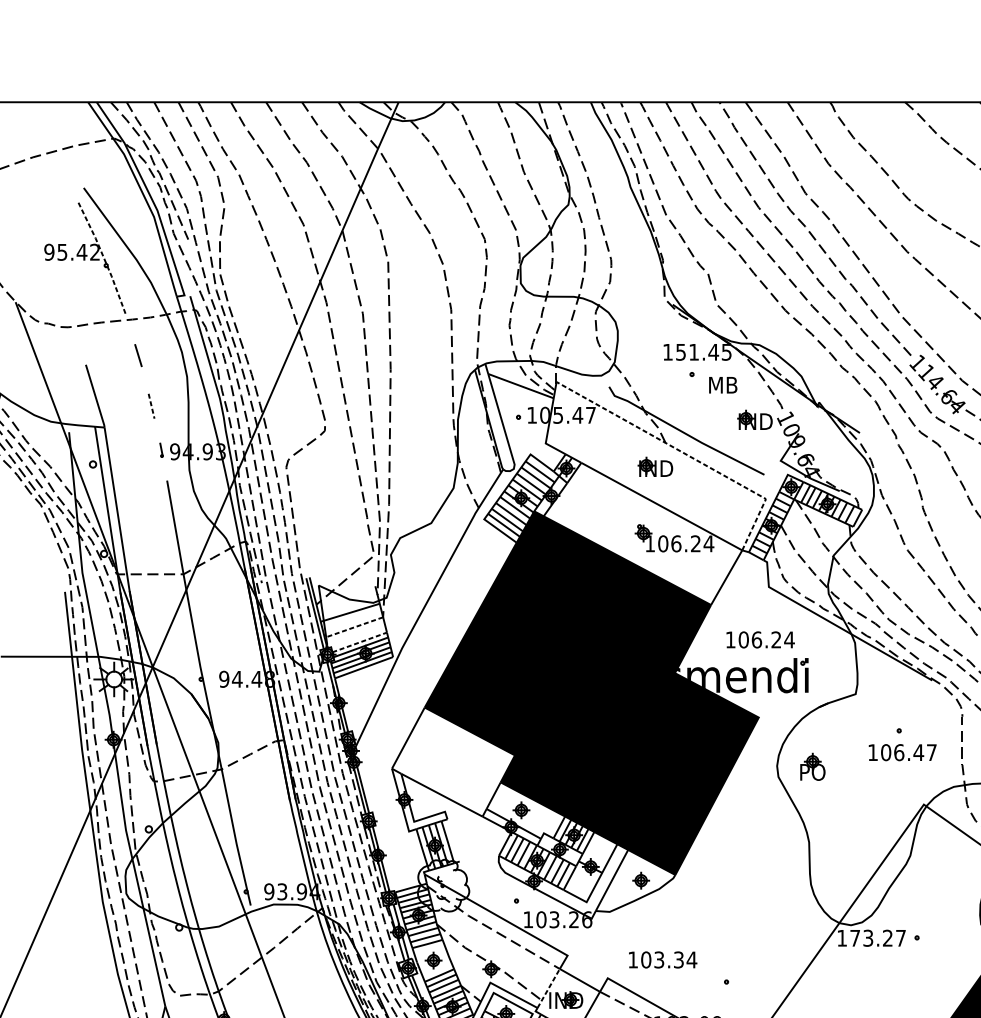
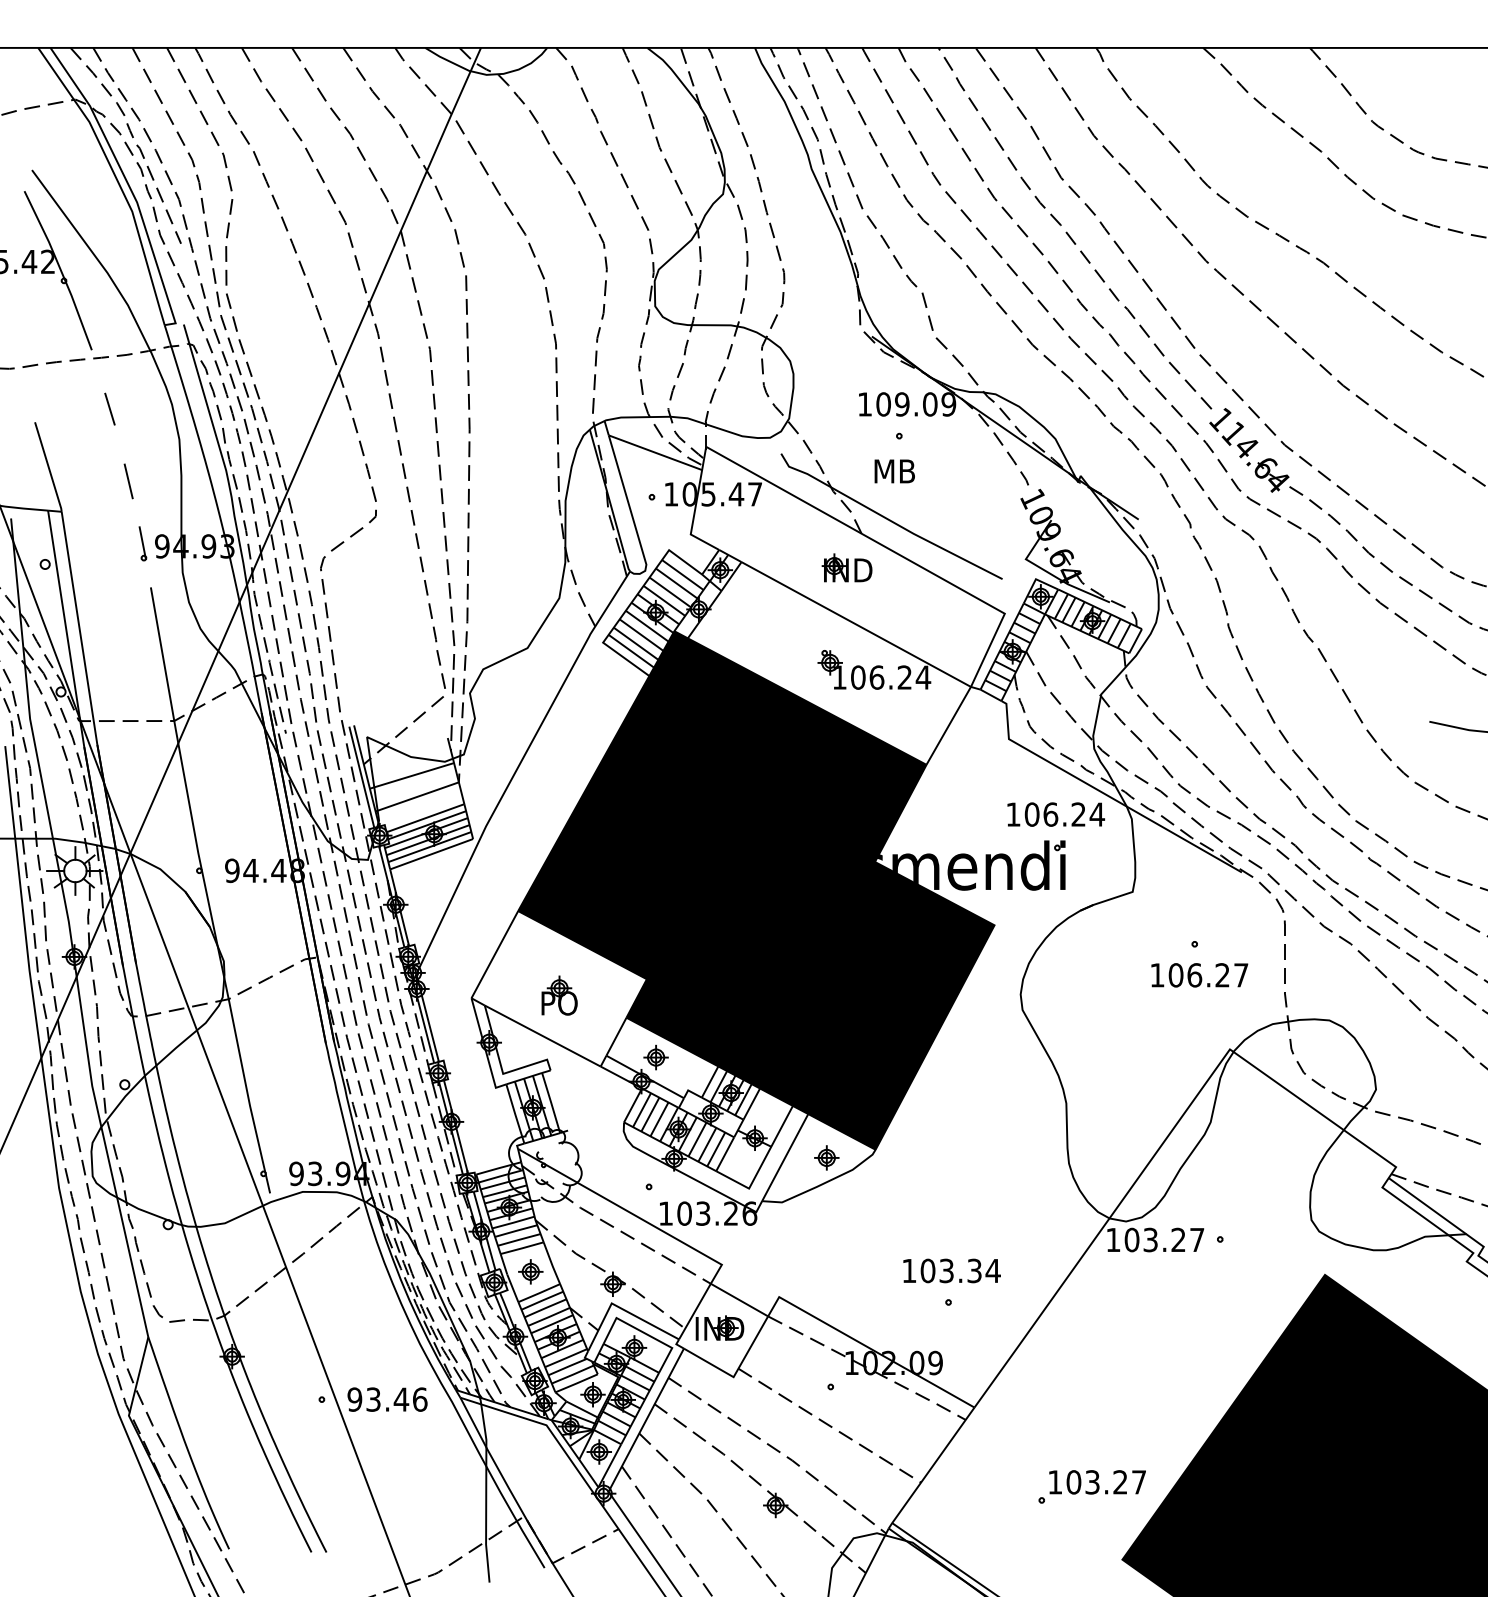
line: (103, 258) -> (60, 270), dashed -> solid
text: (704, 352) -> (916, 404), 151.45 -> 109.09
text: (723, 385) -> (894, 471), moved
line: (151, 406) -> (128, 481), dashed -> solid
part: (754, 419) -> (988, 500), removed
part: (161, 449) -> (142, 543), size x1.67
line: (685, 454) -> (890, 550), dashed -> solid
line: (353, 627) -> (416, 797), dashed -> solid
text: (760, 639) -> (1055, 814), moved
line: (359, 642) -> (425, 818), dashed -> solid
text: (918, 752) -> (1222, 975), 106.47 -> 106.27
part: (812, 766) -> (559, 995), moved
text: (854, 937) -> (1131, 1239), 173.27 -> 103.27
text: (662, 959) -> (951, 1270), moved
line: (549, 988) -> (695, 1311), dashed -> solid

